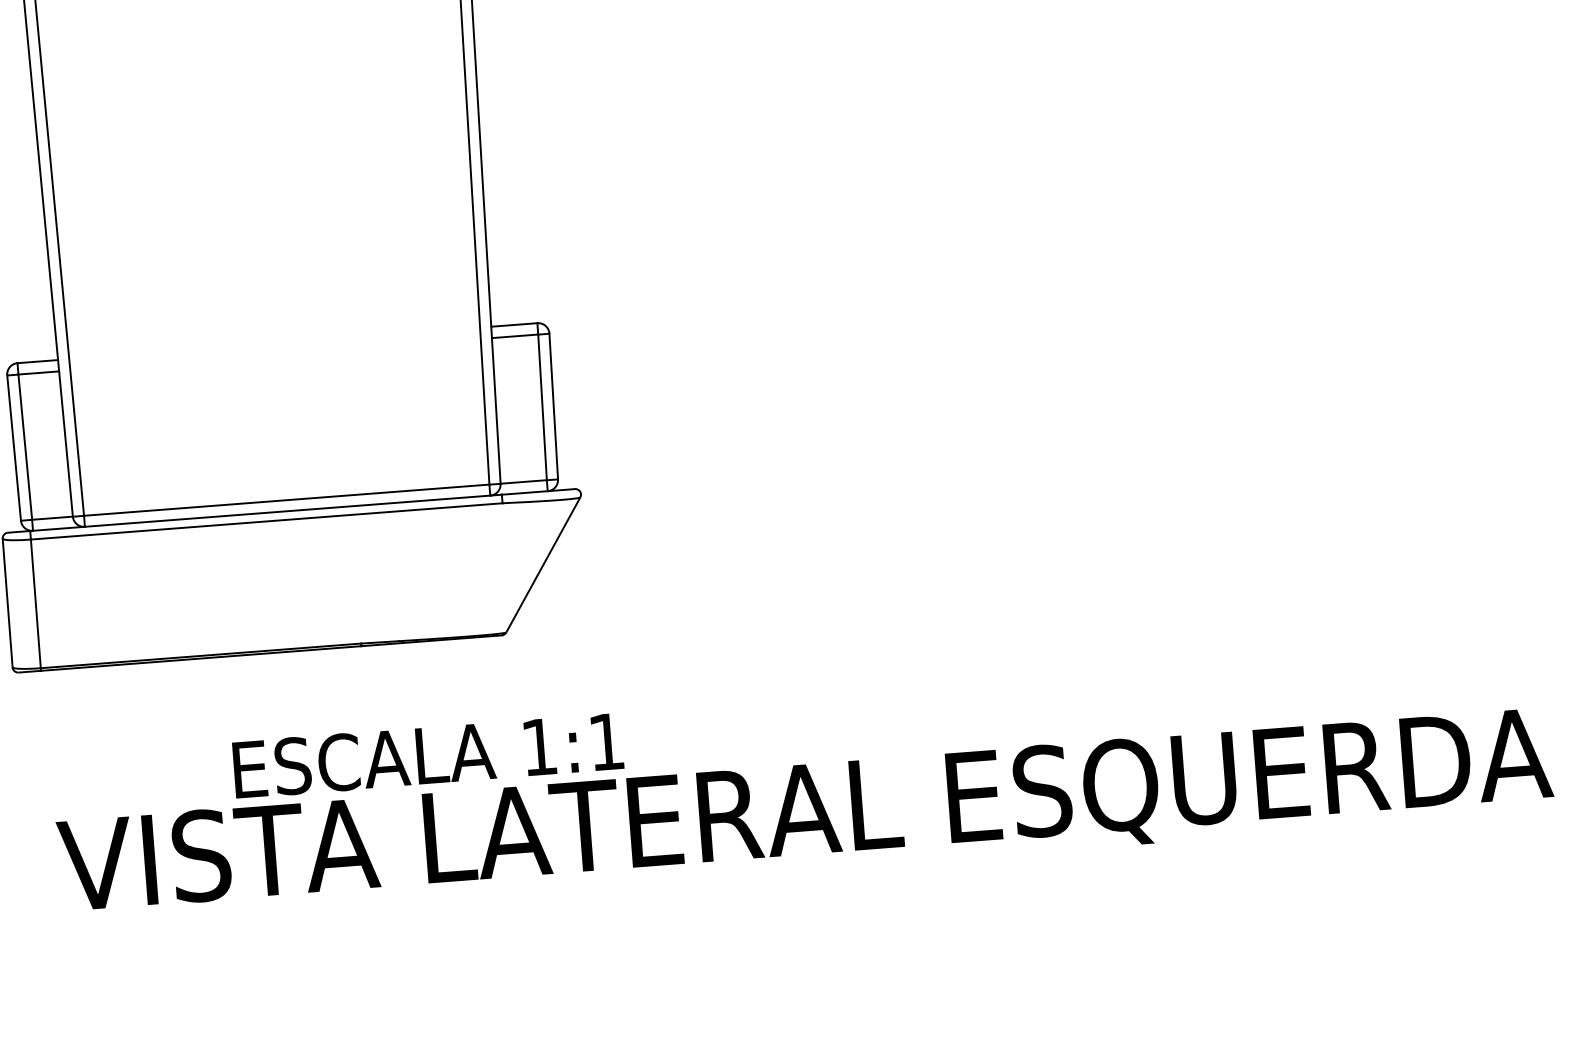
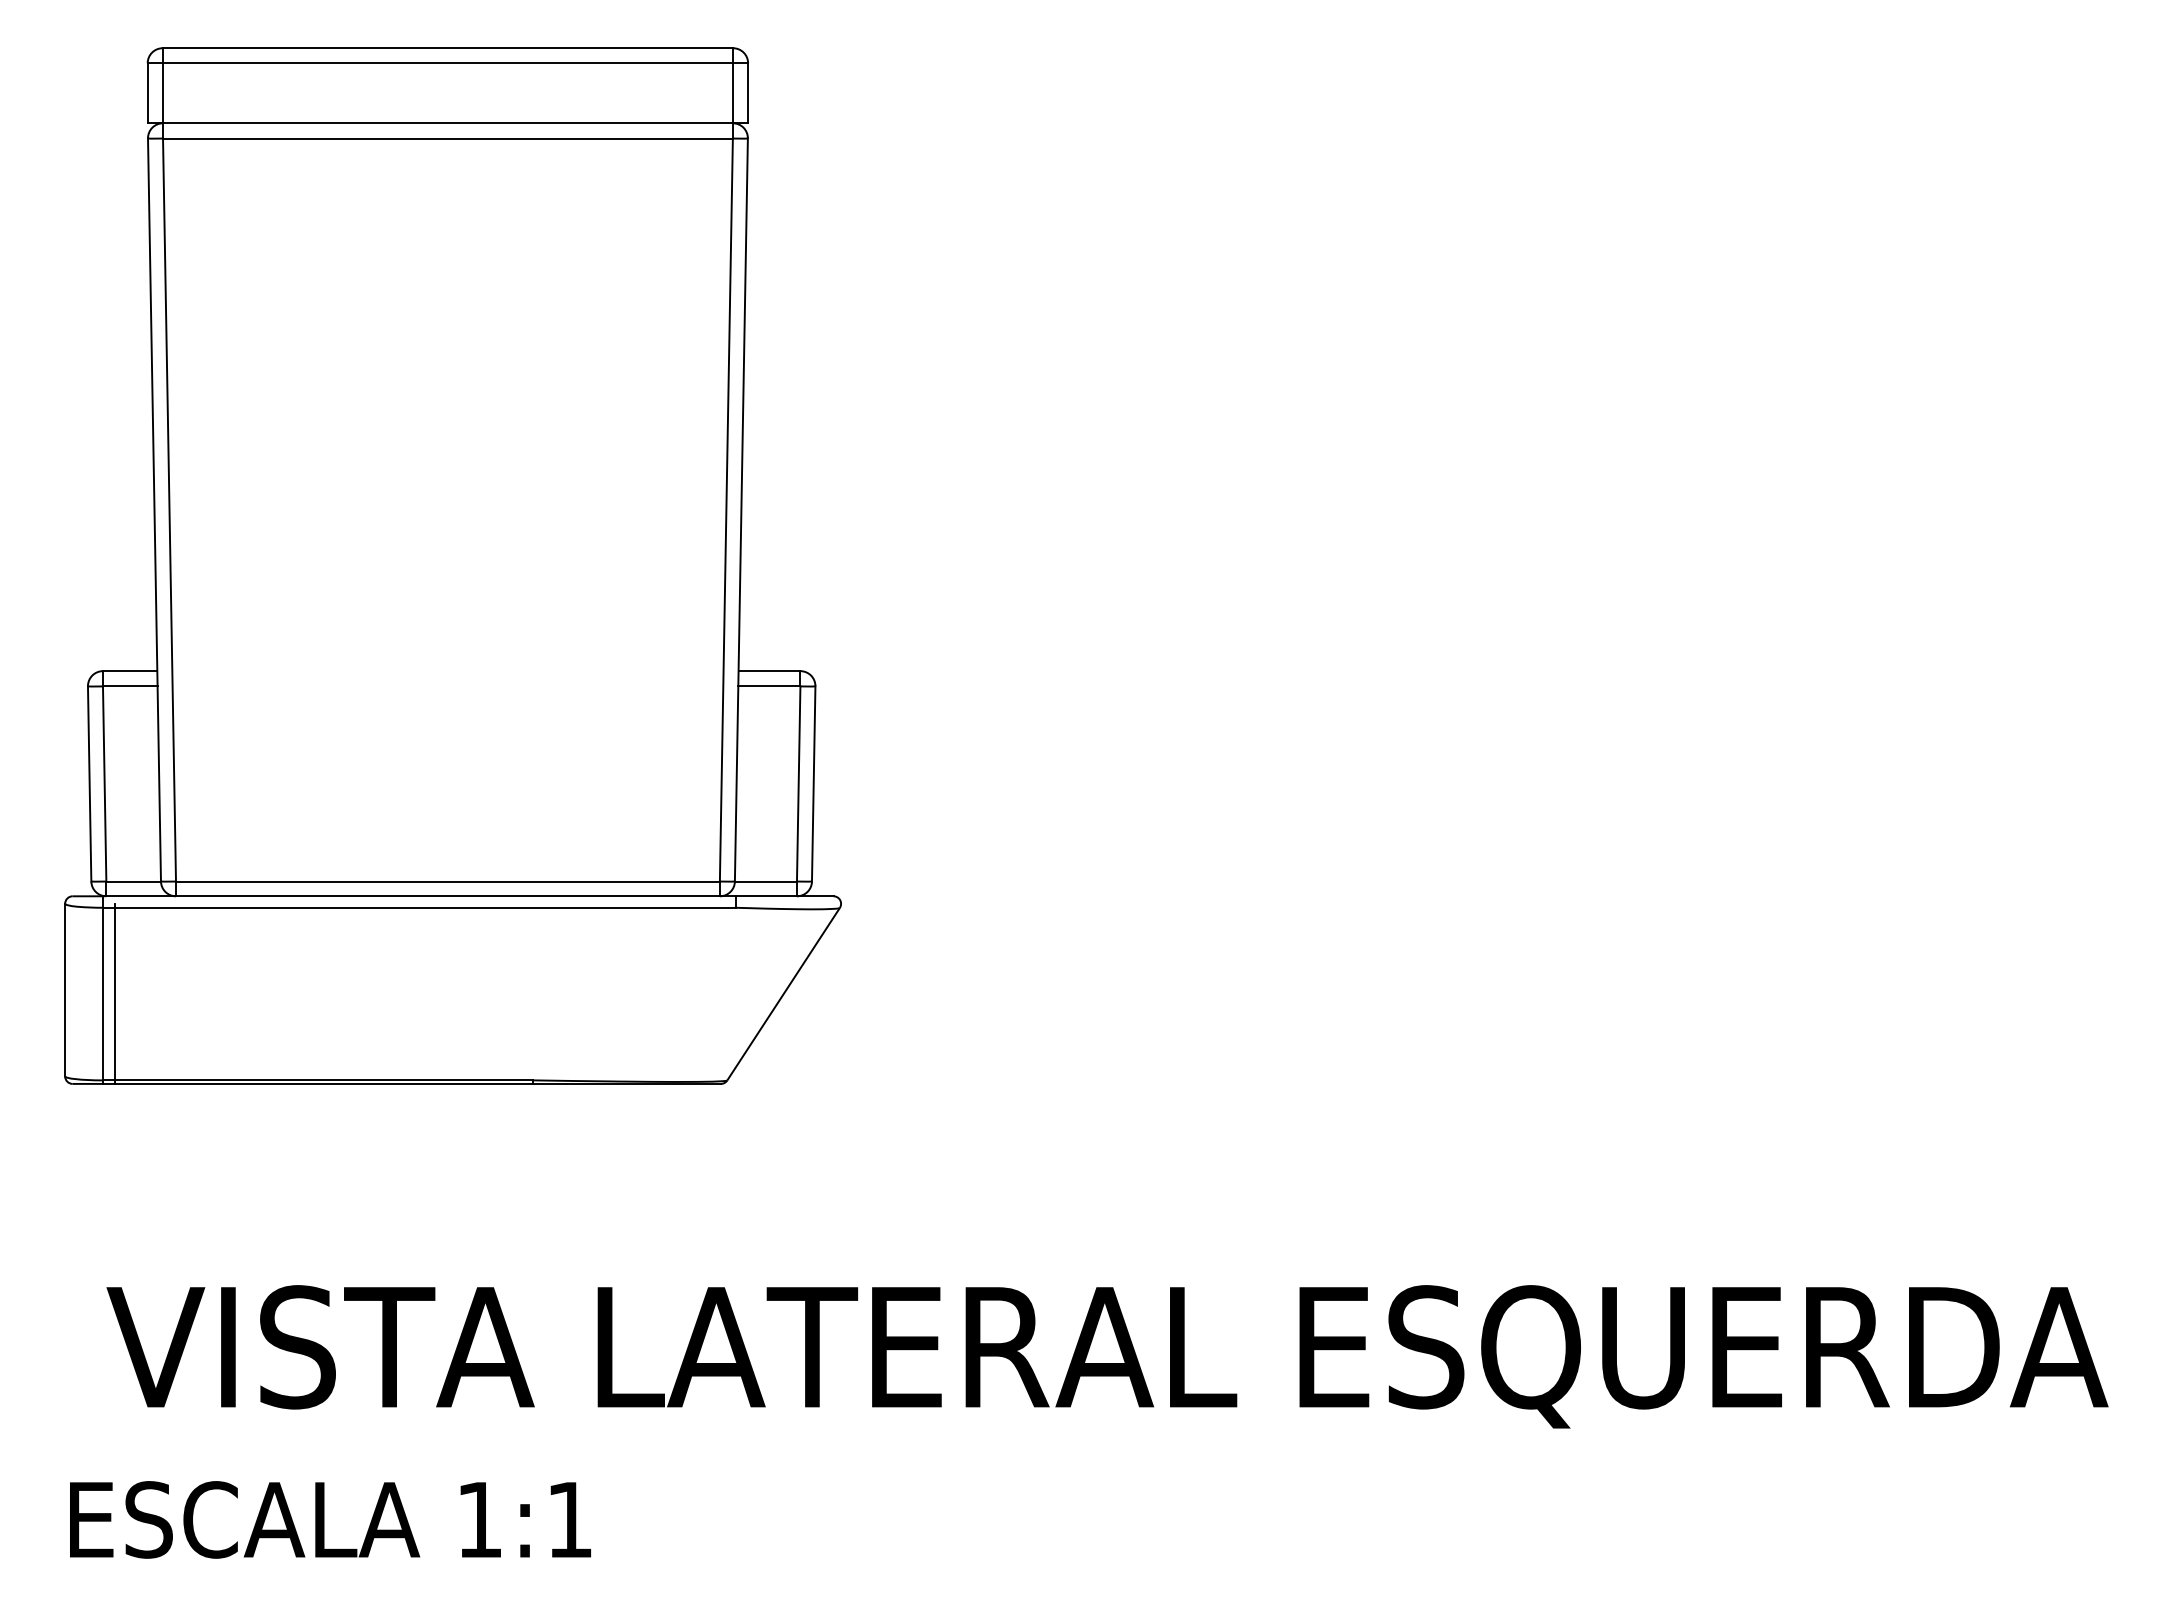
line: (45, 602) -> (115, 993), added
text: (428, 755) -> (330, 1519), moved

